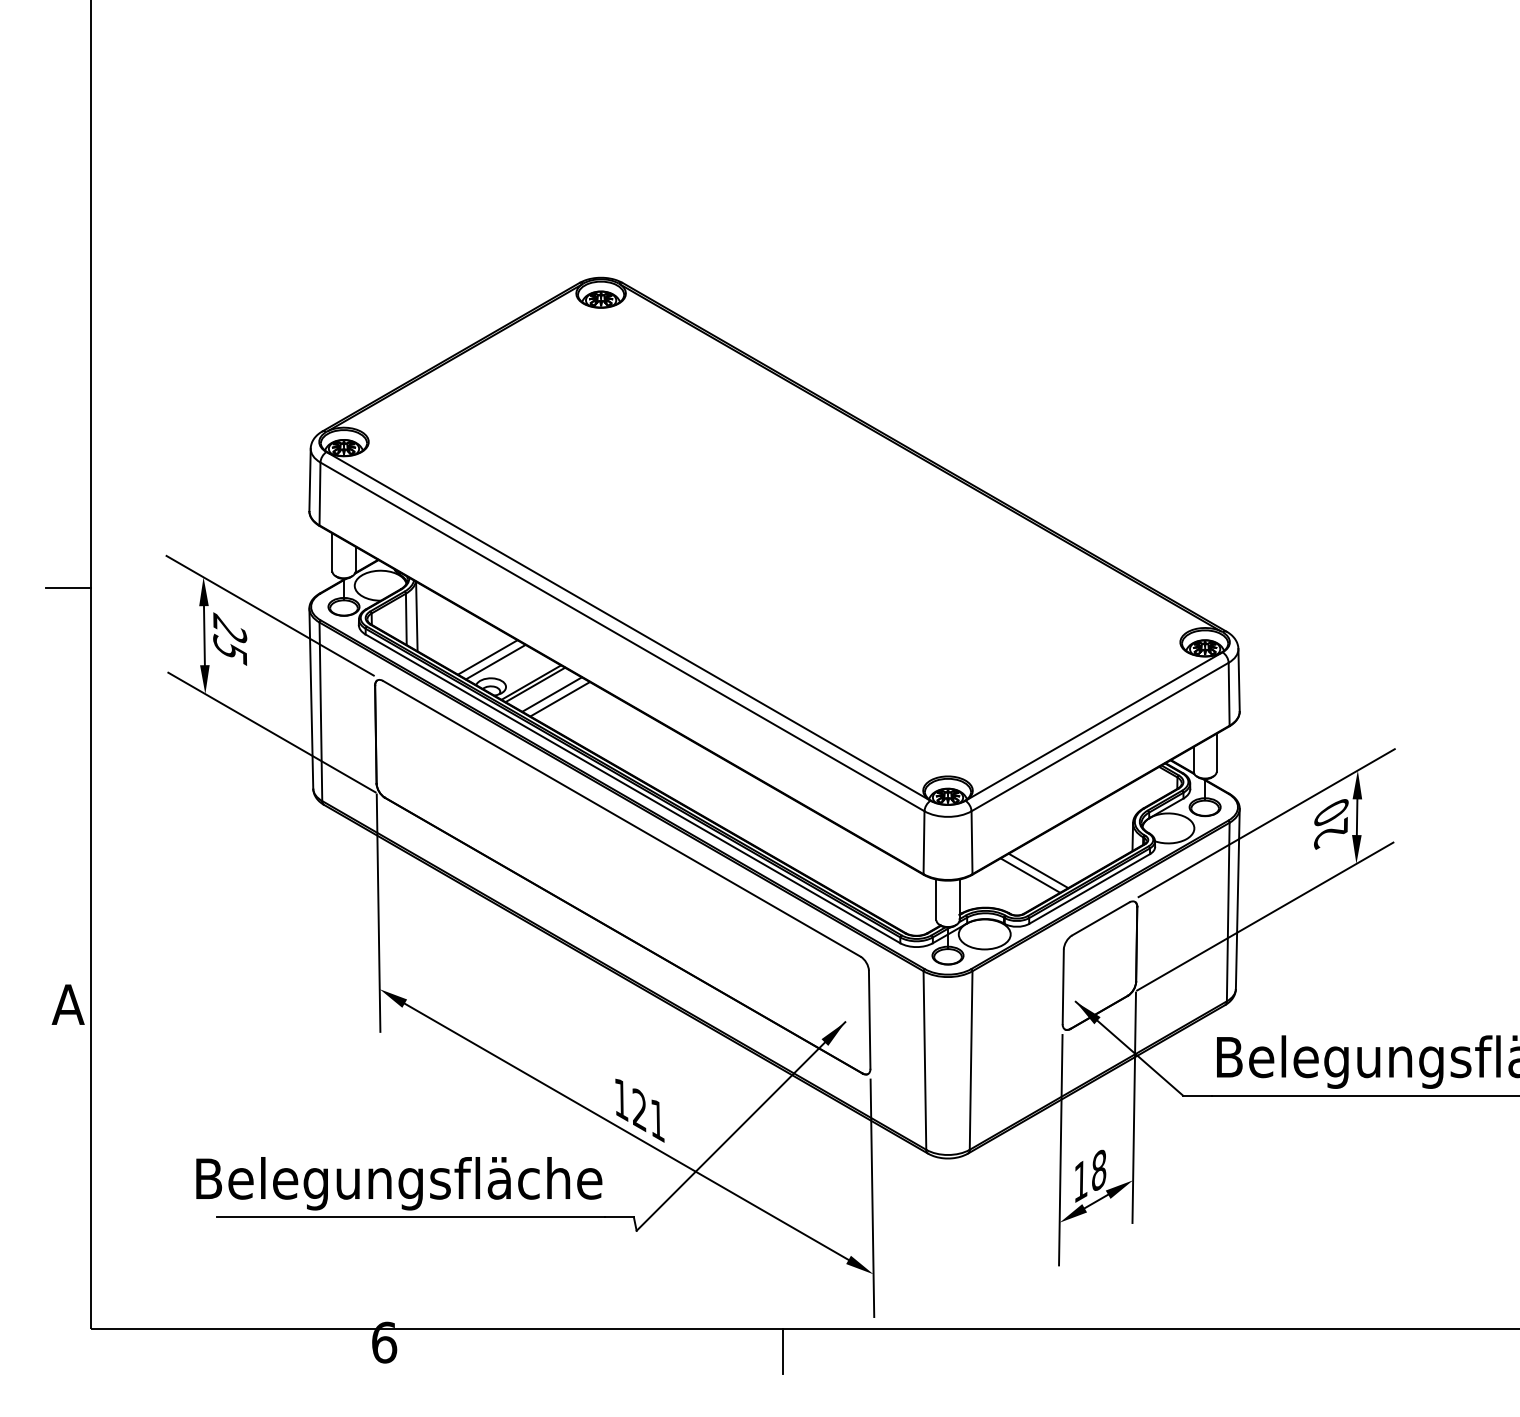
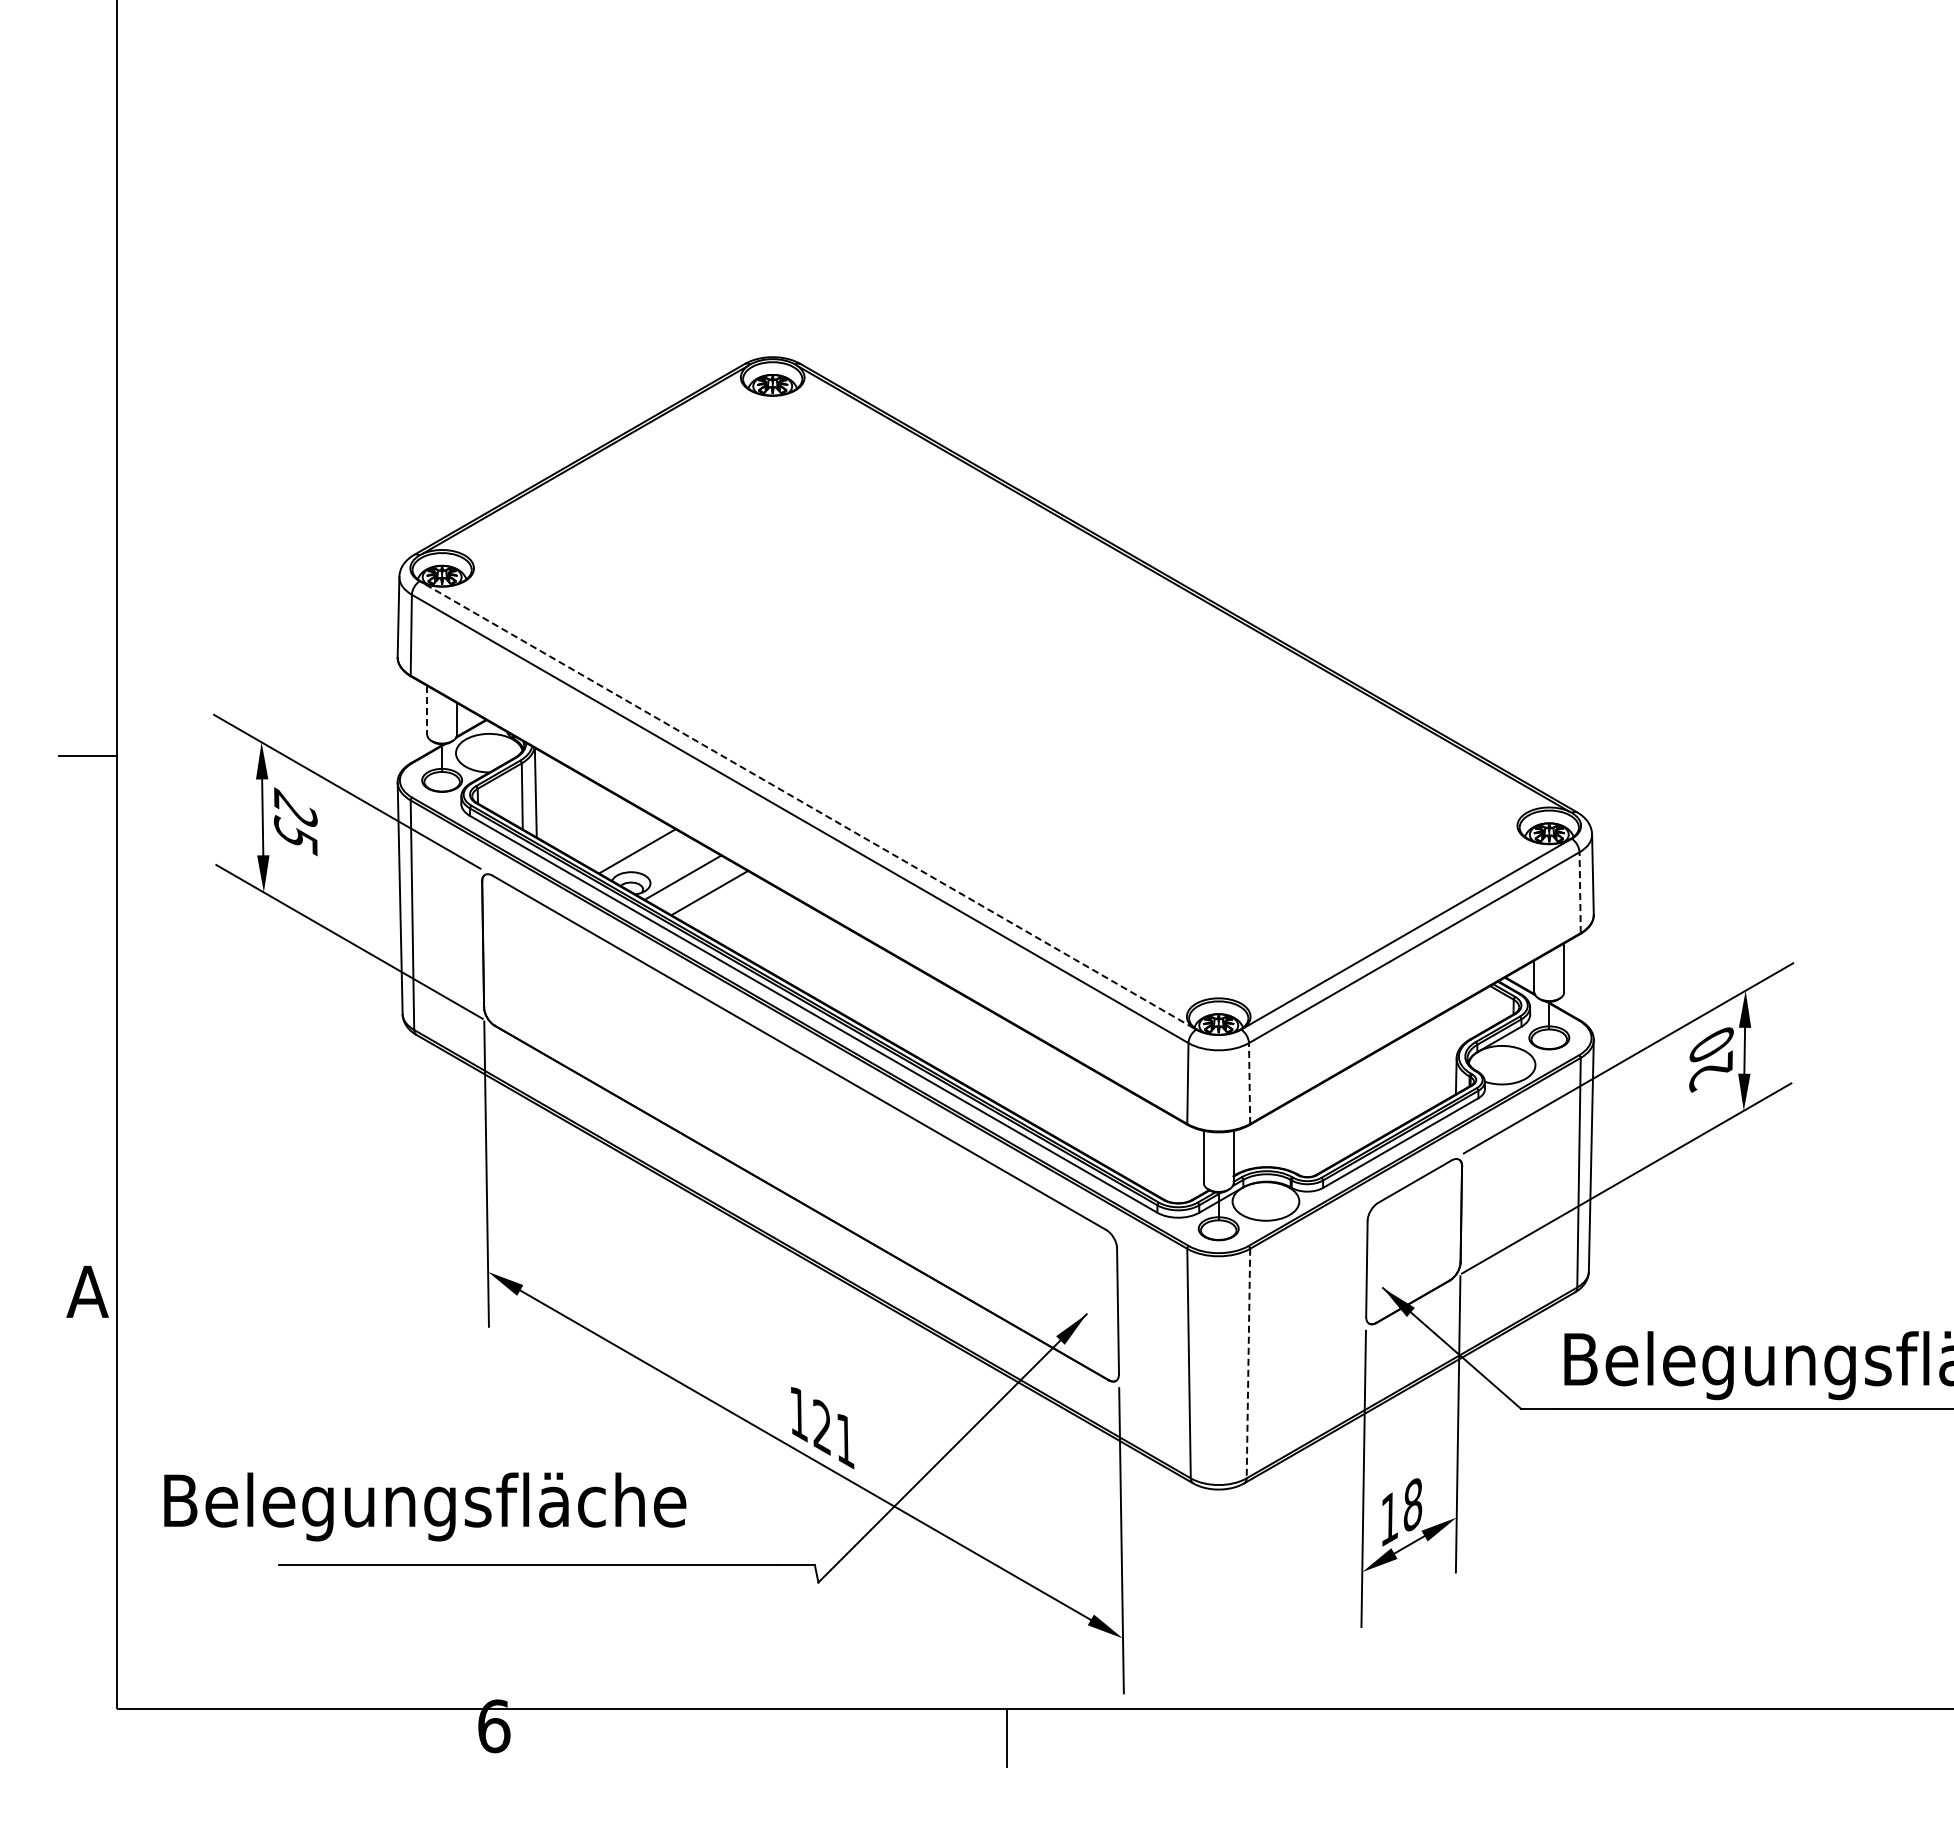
line: (332, 552) -> (427, 710), solid -> dashed
line: (628, 626) -> (807, 805), solid -> dashed
line: (487, 657) -> (626, 845), removed
line: (534, 684) -> (687, 880), removed
line: (1229, 694) -> (1580, 892), solid -> dashed
line: (559, 699) -> (719, 899), removed
line: (971, 842) -> (1249, 1083), solid -> dashed
line: (1038, 870) -> (1334, 1119), removed
line: (1030, 875) -> (1324, 1125), removed
line: (971, 1060) -> (1248, 1363), solid -> dashed
text: (399, 1183) -> (425, 1506), moved

